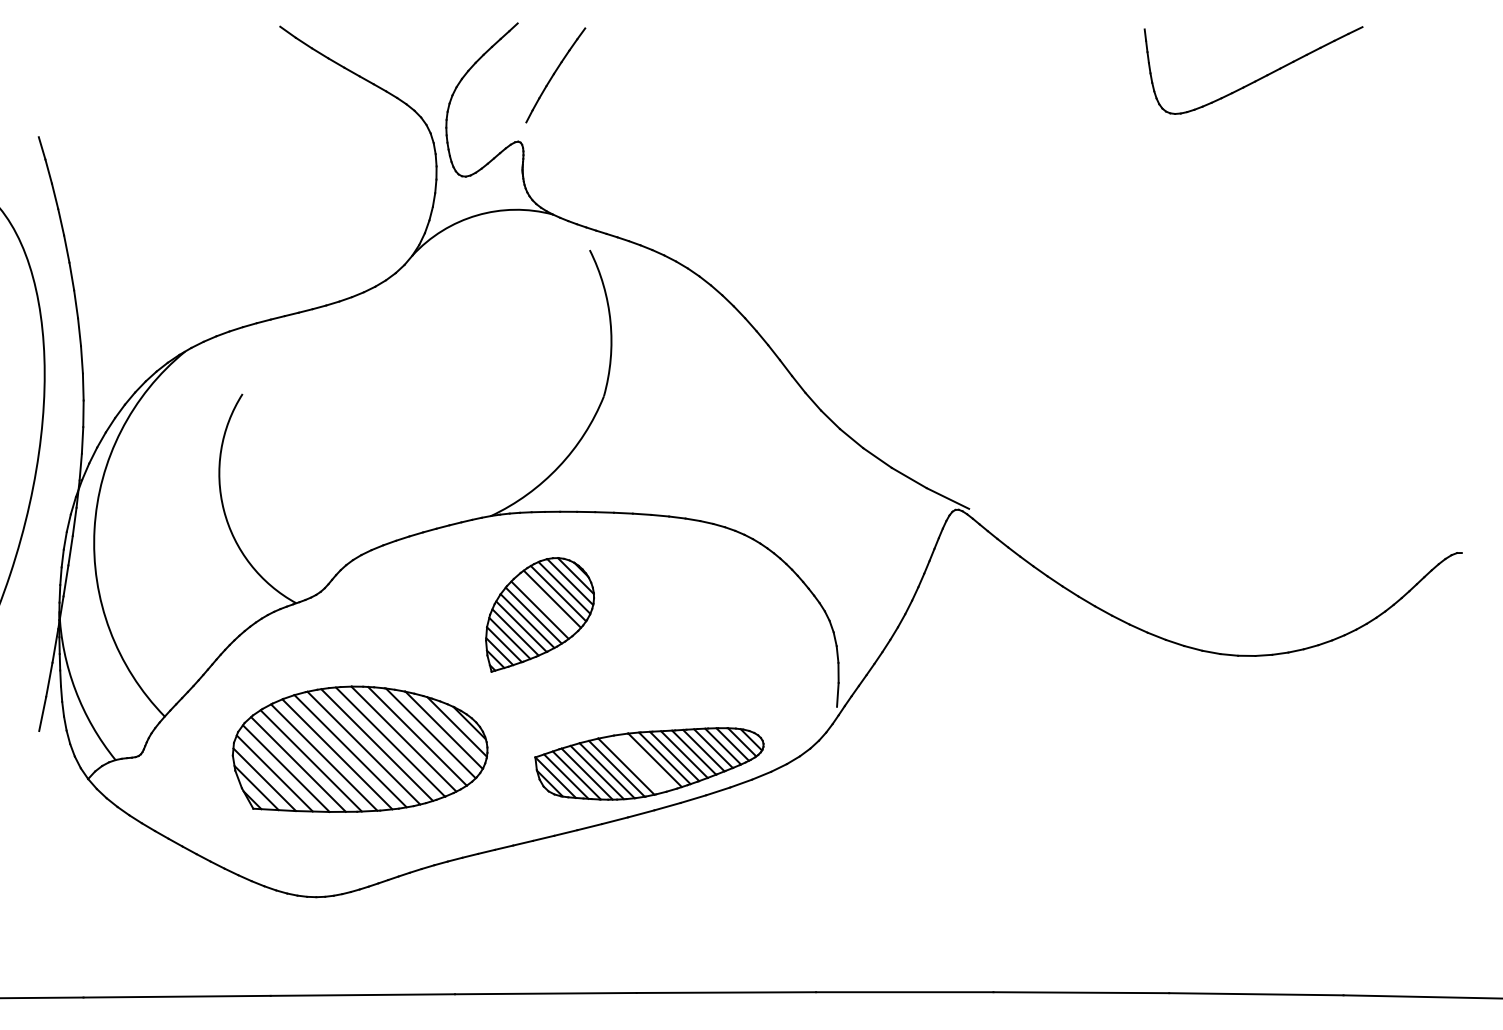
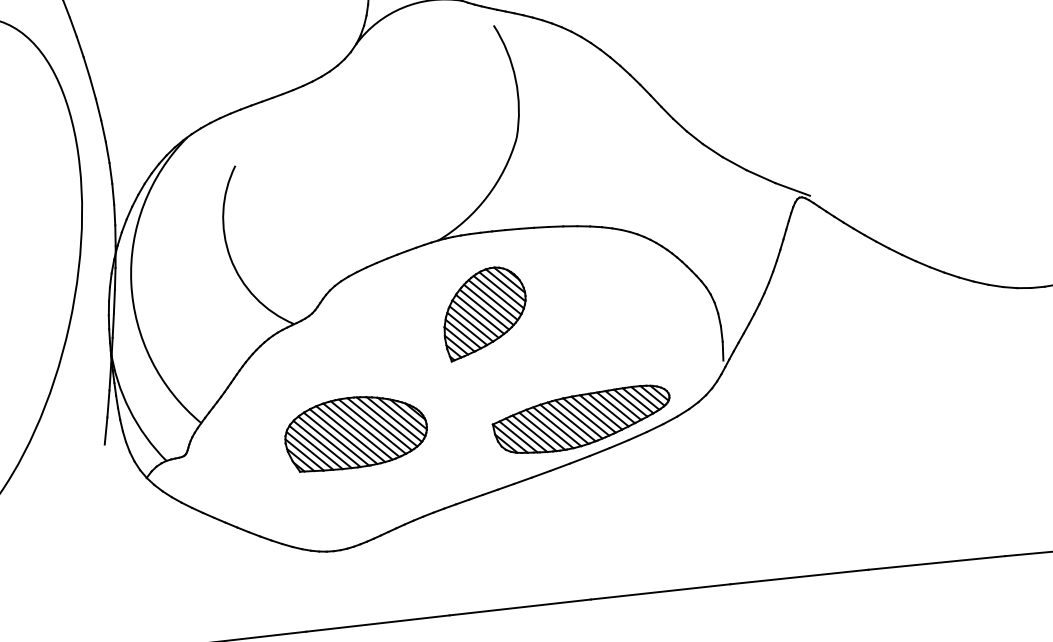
line: (546, 604) -> (489, 304), added
part: (360, 748) -> (356, 431), size x0.71
line: (645, 761) -> (578, 418), added
line: (635, 764) -> (571, 421), added

